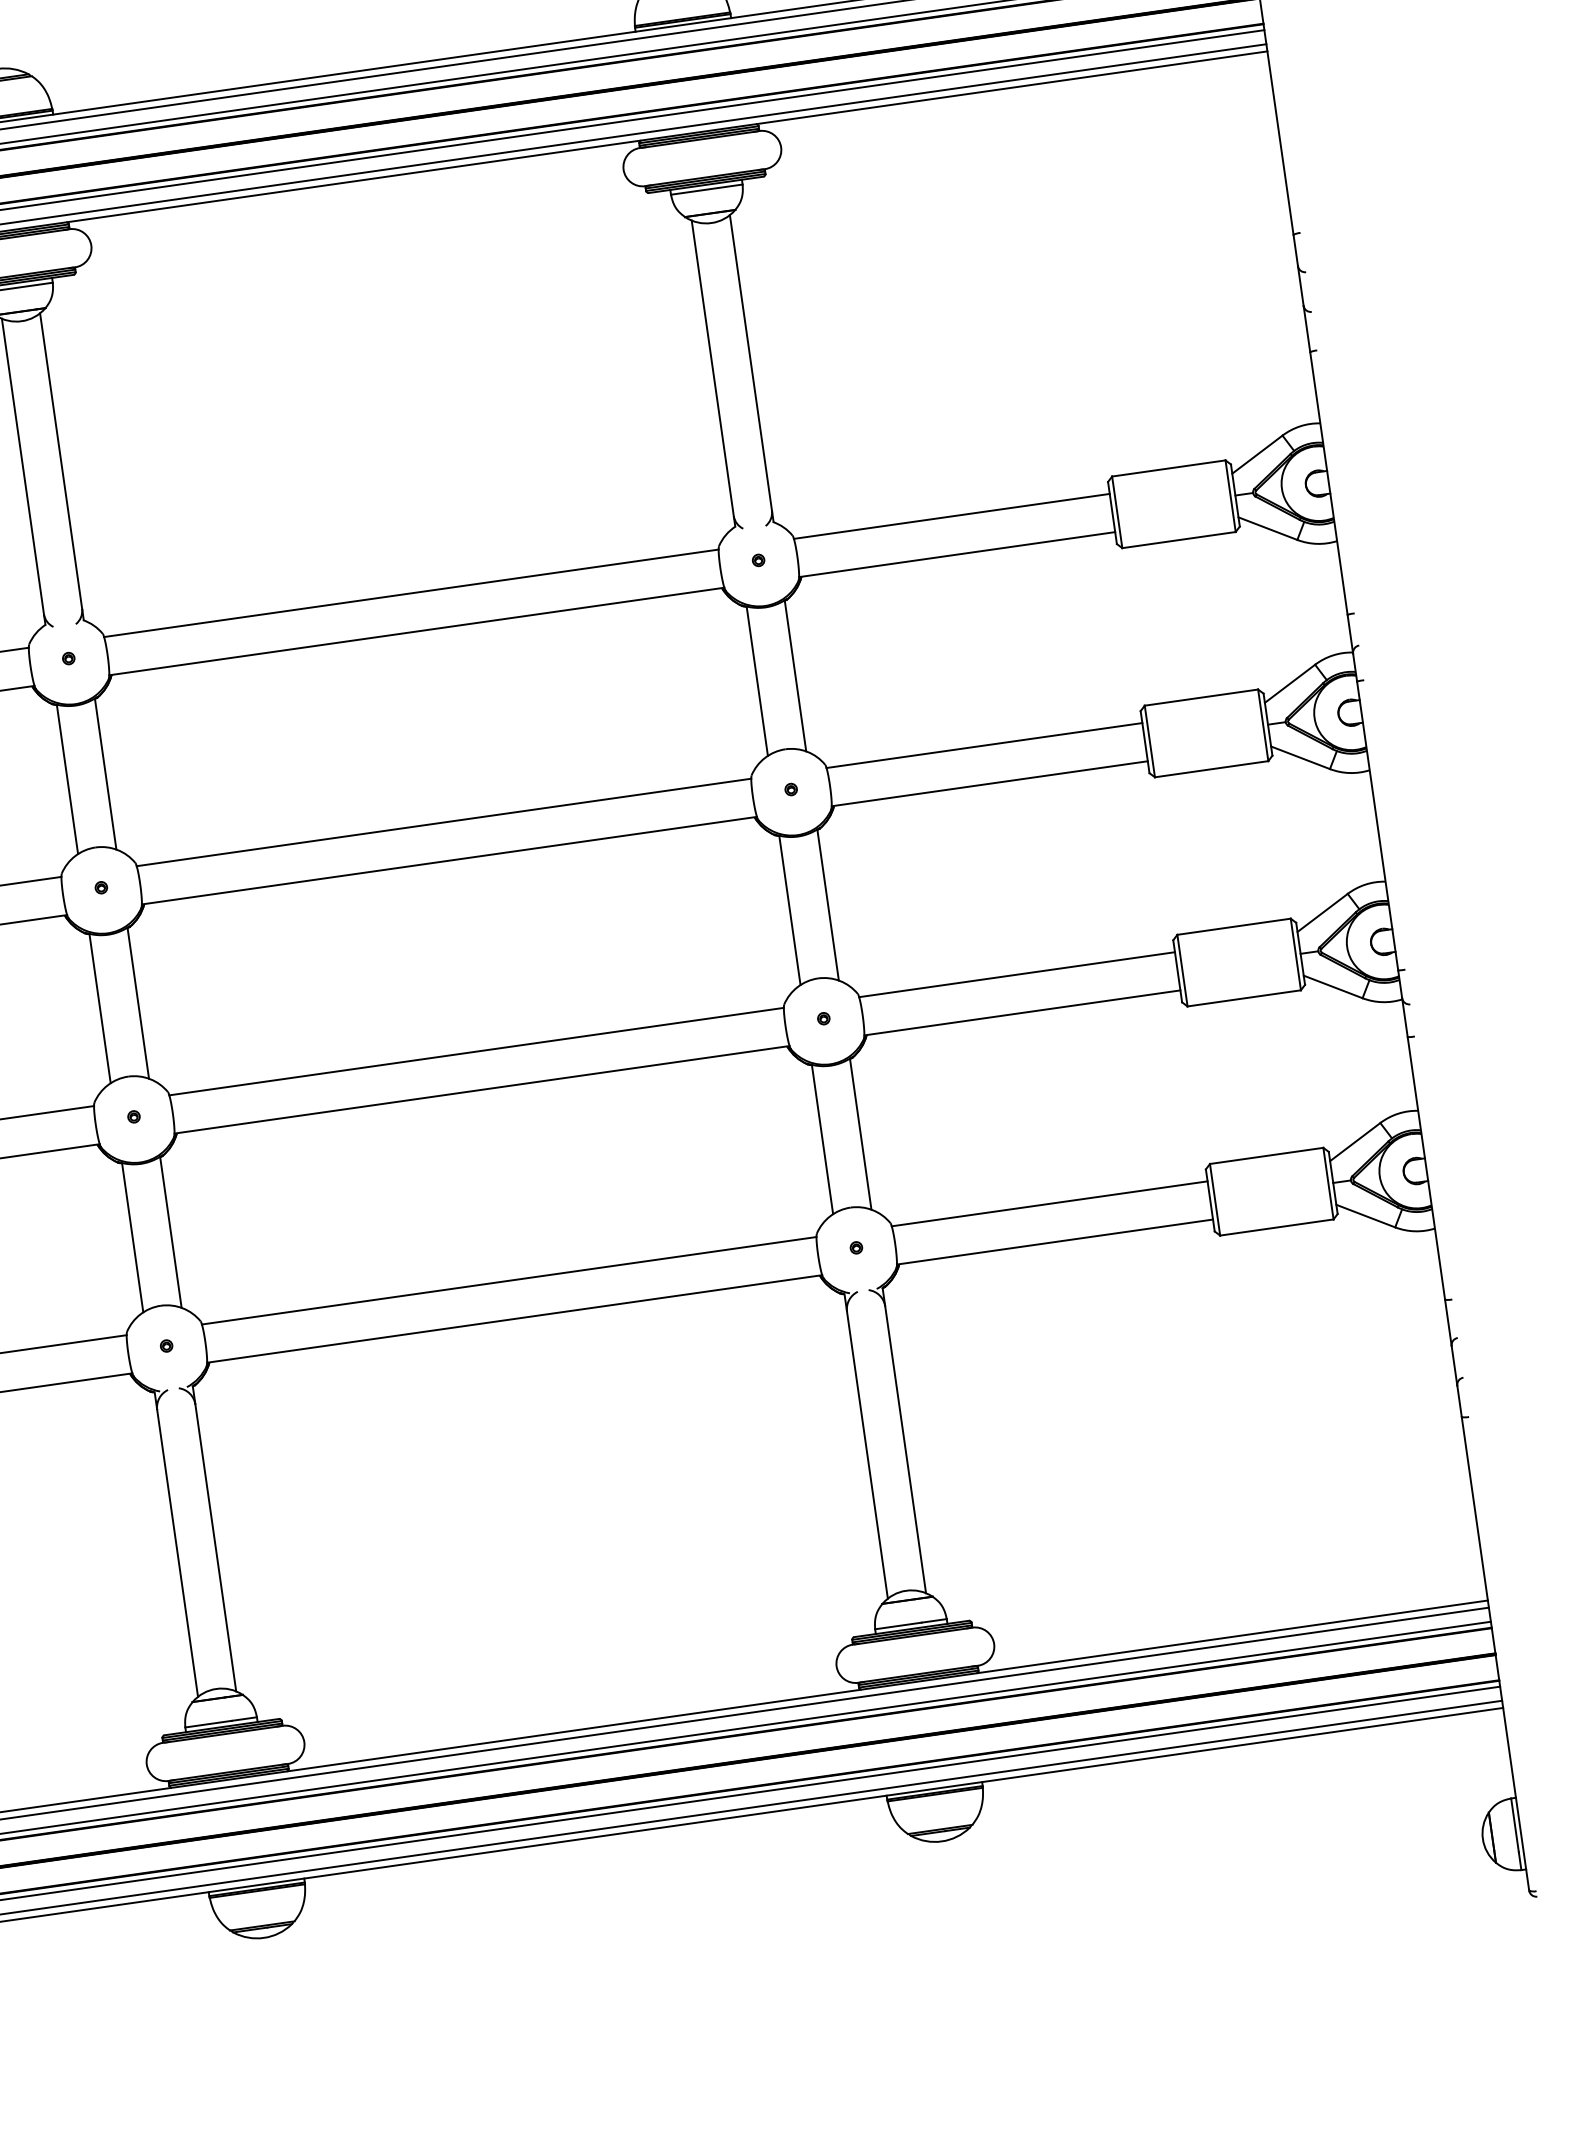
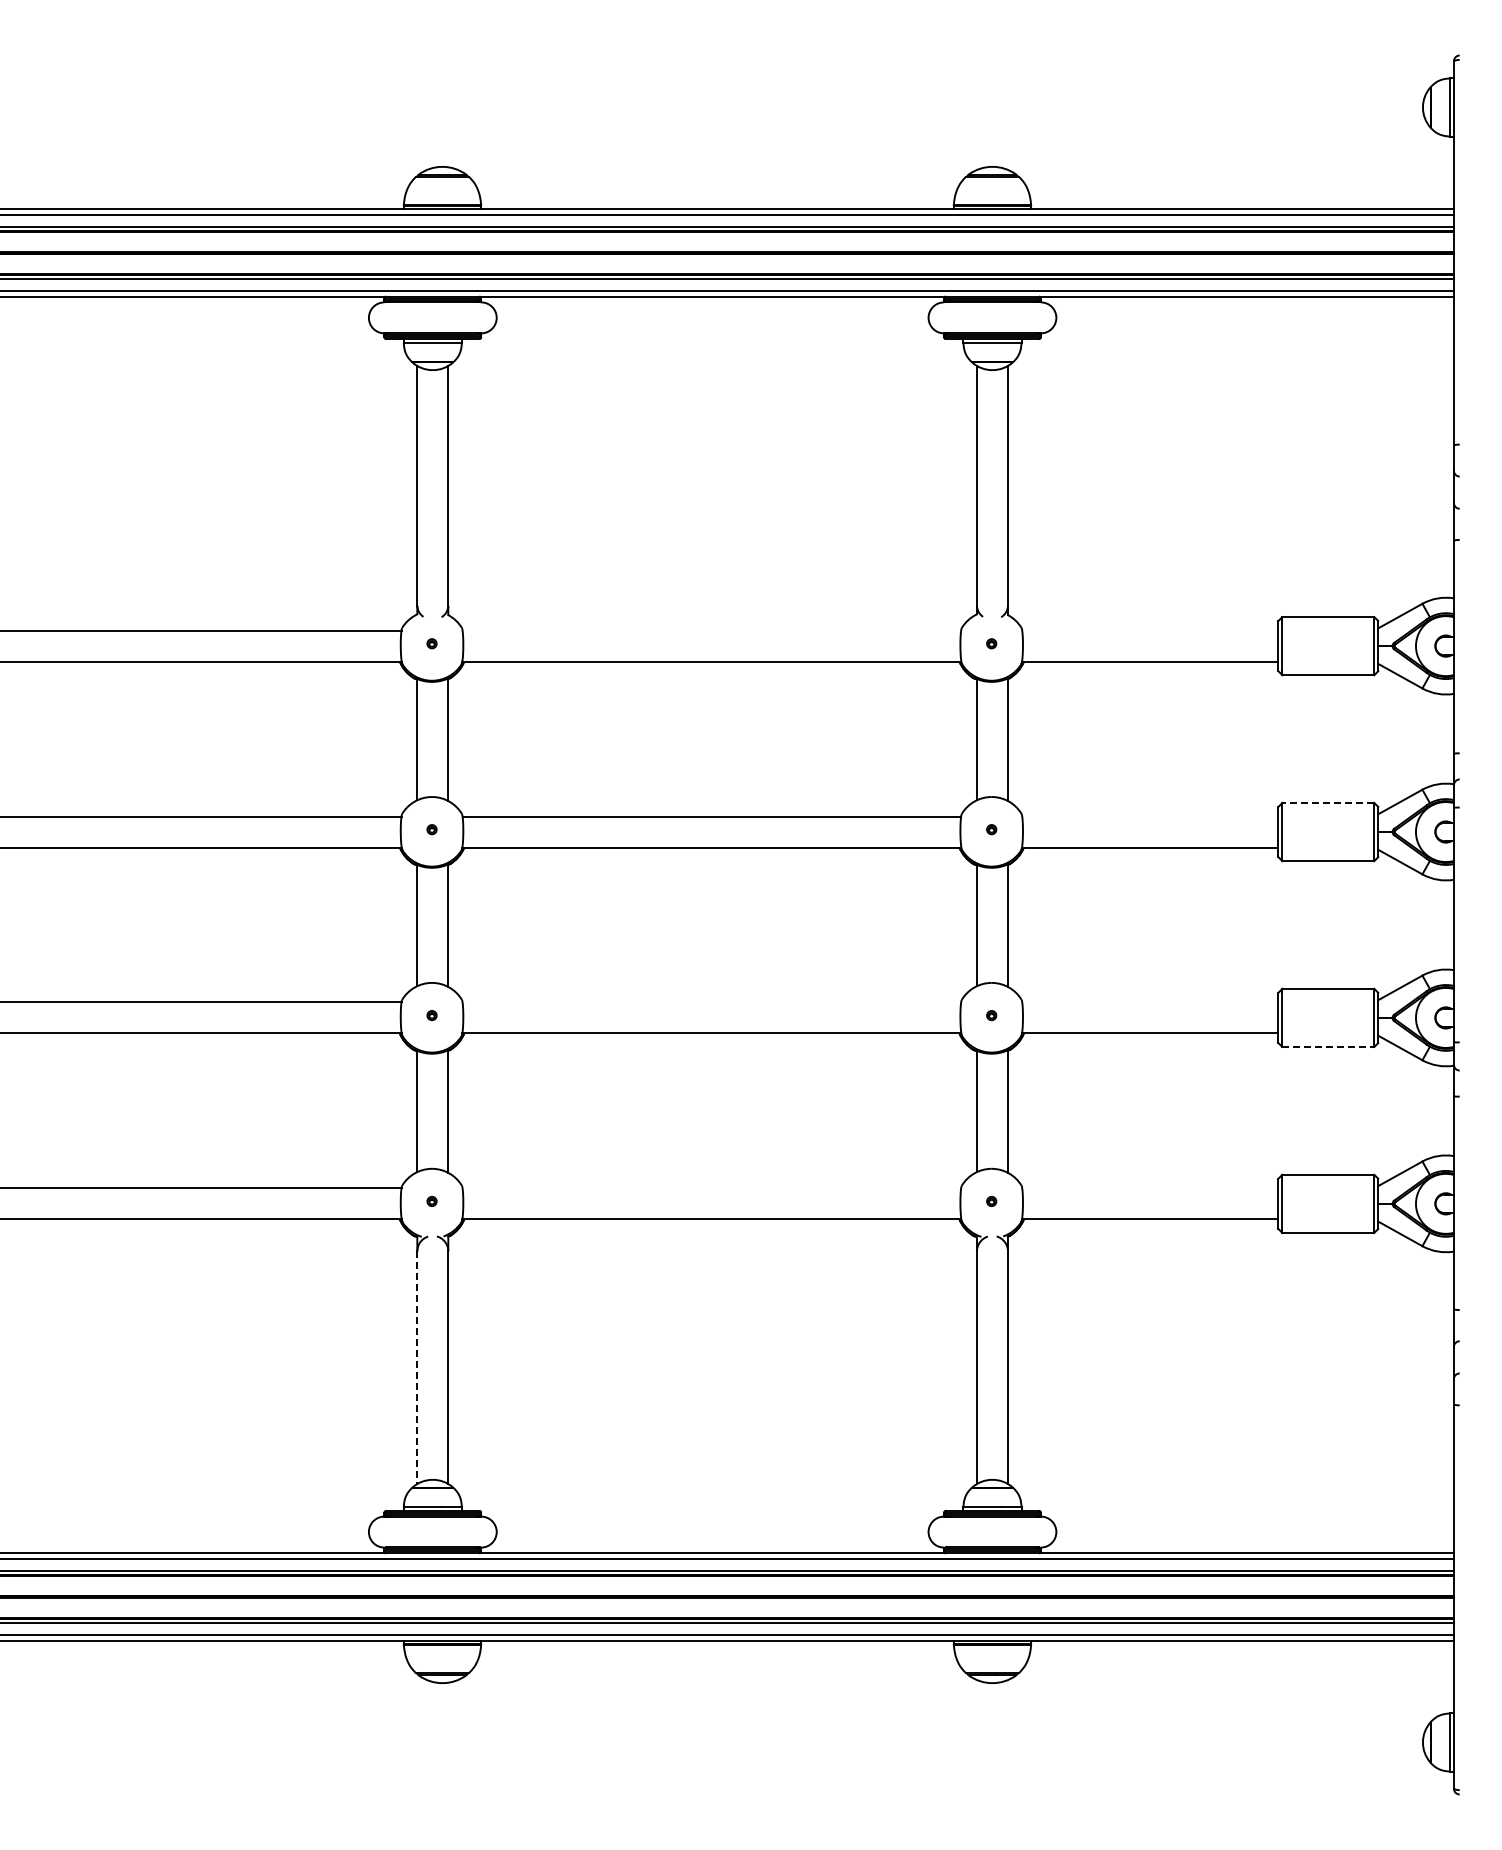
line: (952, 516) -> (1150, 630), removed
line: (410, 593) -> (711, 630), removed
line: (1201, 696) -> (1328, 802), solid -> dashed
line: (984, 745) -> (1150, 816), removed
line: (1017, 974) -> (1150, 1002), removed
line: (1244, 997) -> (1328, 1046), solid -> dashed
line: (476, 1051) -> (711, 1002), removed
line: (1049, 1203) -> (1150, 1188), removed
line: (508, 1280) -> (711, 1188), removed
line: (177, 1554) -> (417, 1368), solid -> dashed

